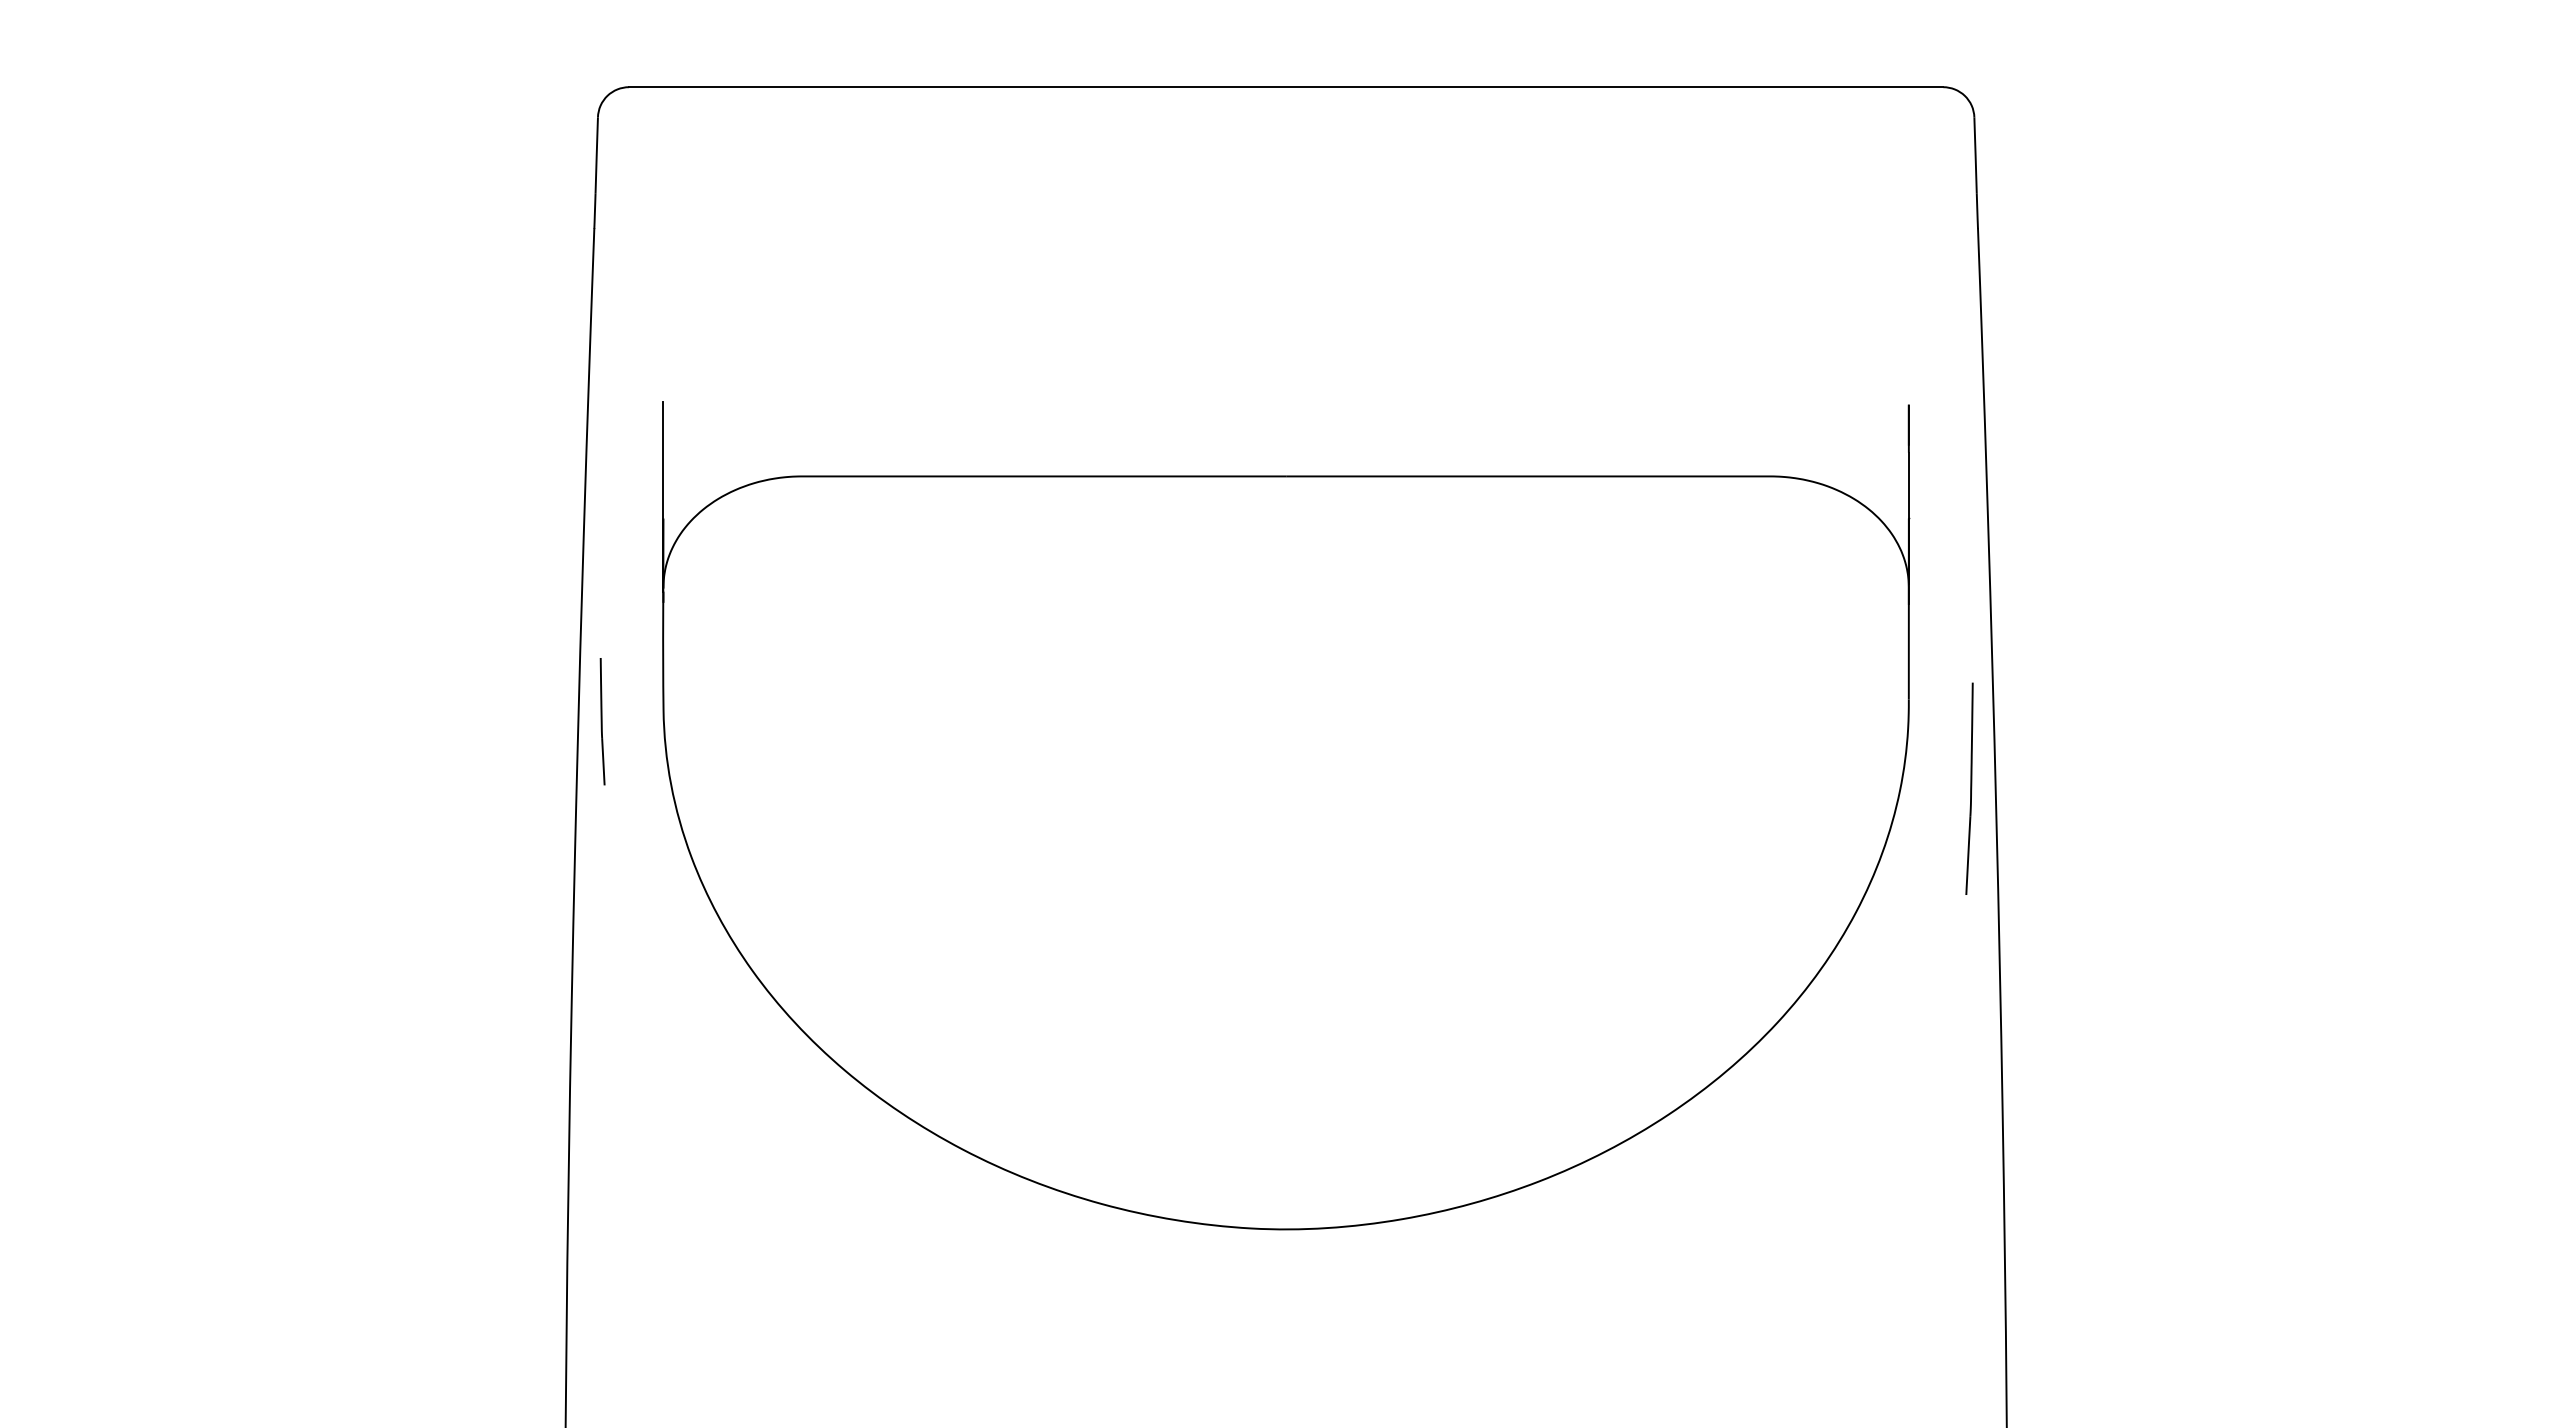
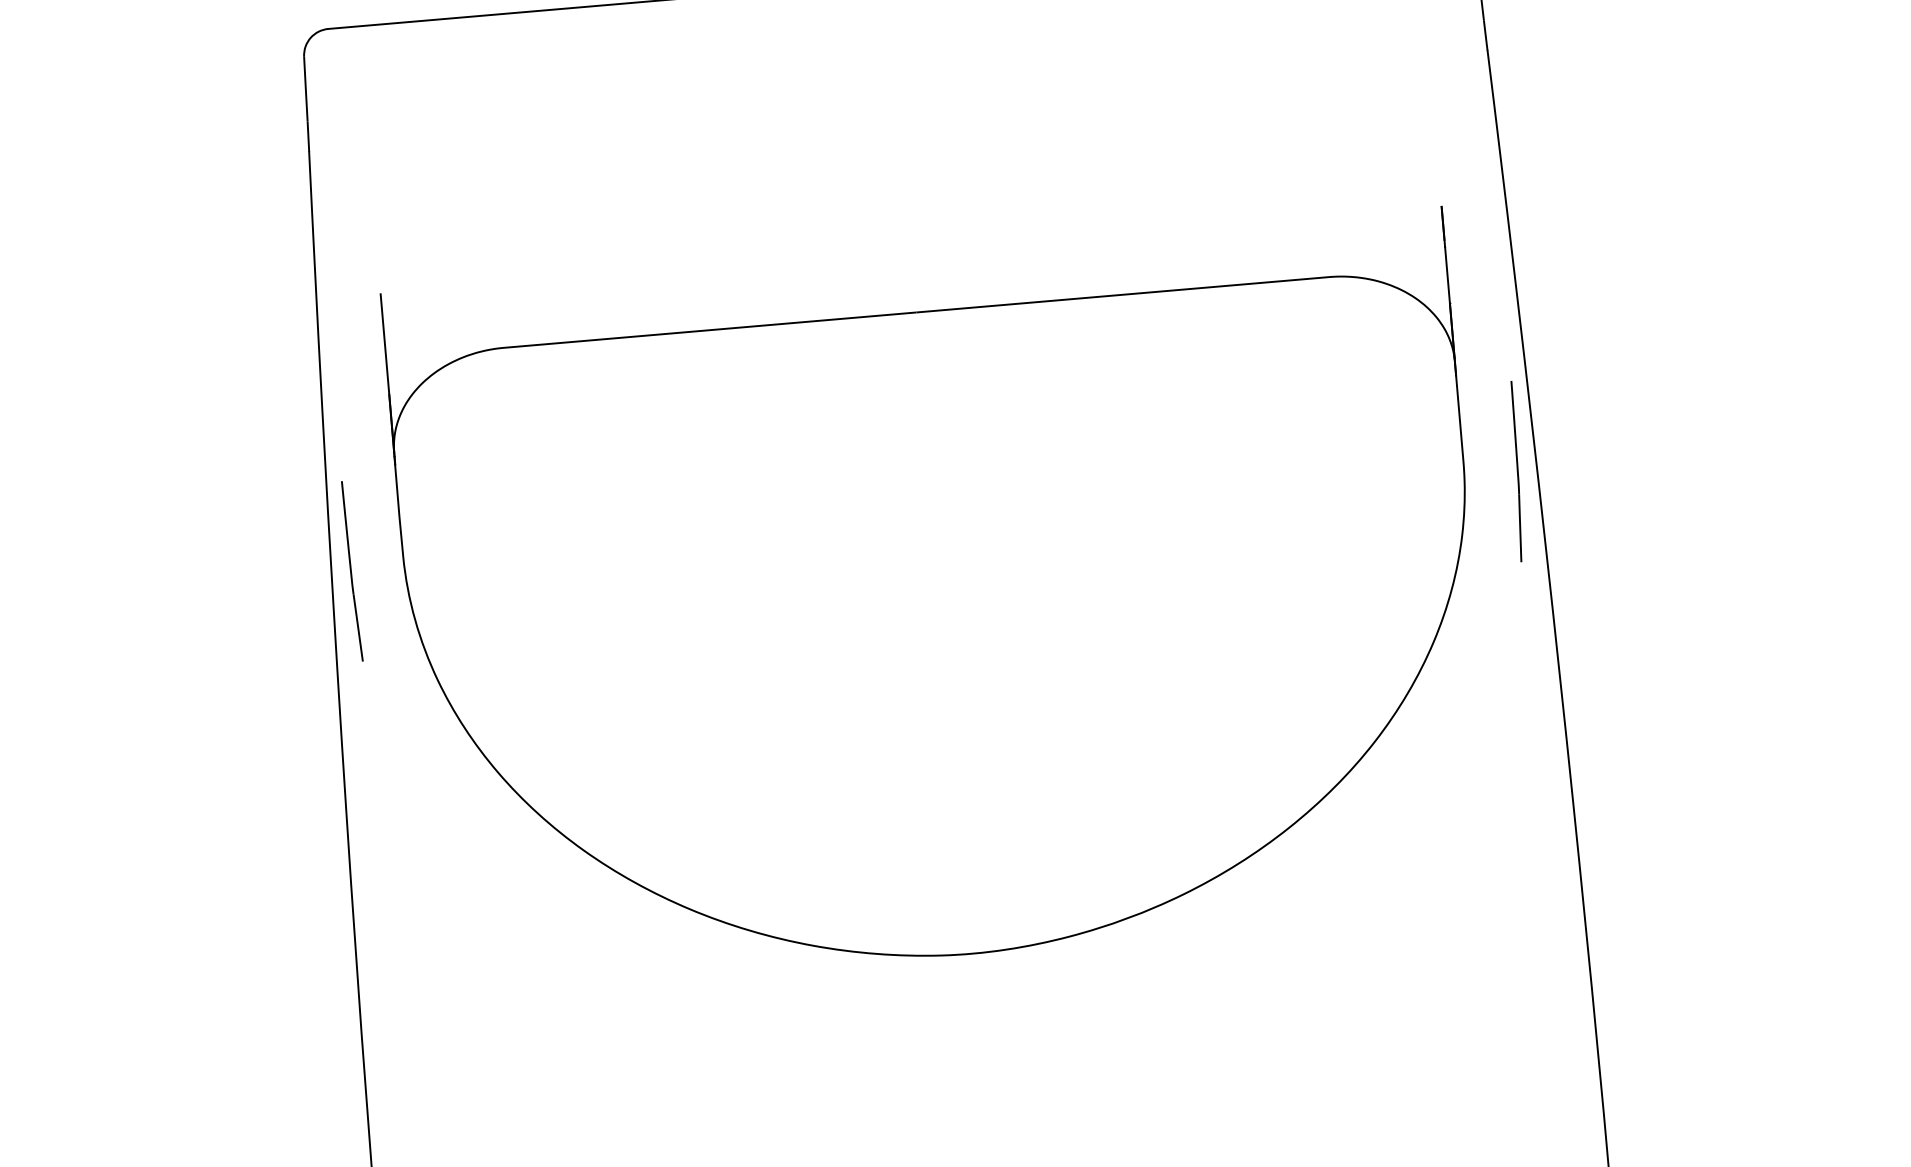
part: (602, 721) -> (352, 571), size x1.67
part: (1969, 788) -> (1516, 471), moved

